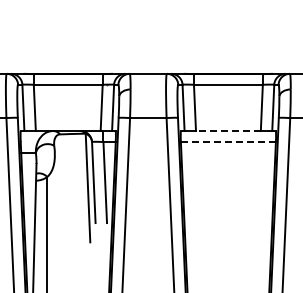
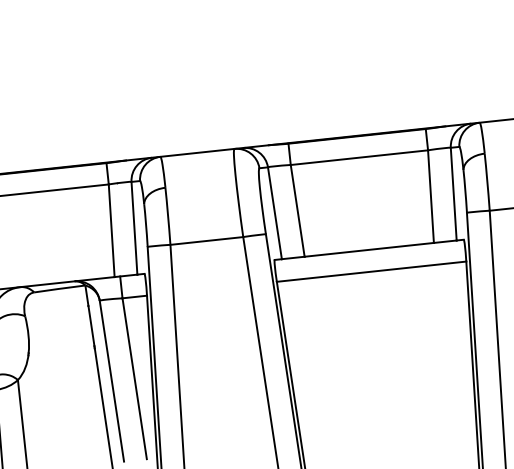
line: (227, 131) -> (367, 250), dashed -> solid
line: (228, 142) -> (371, 272), dashed -> solid

